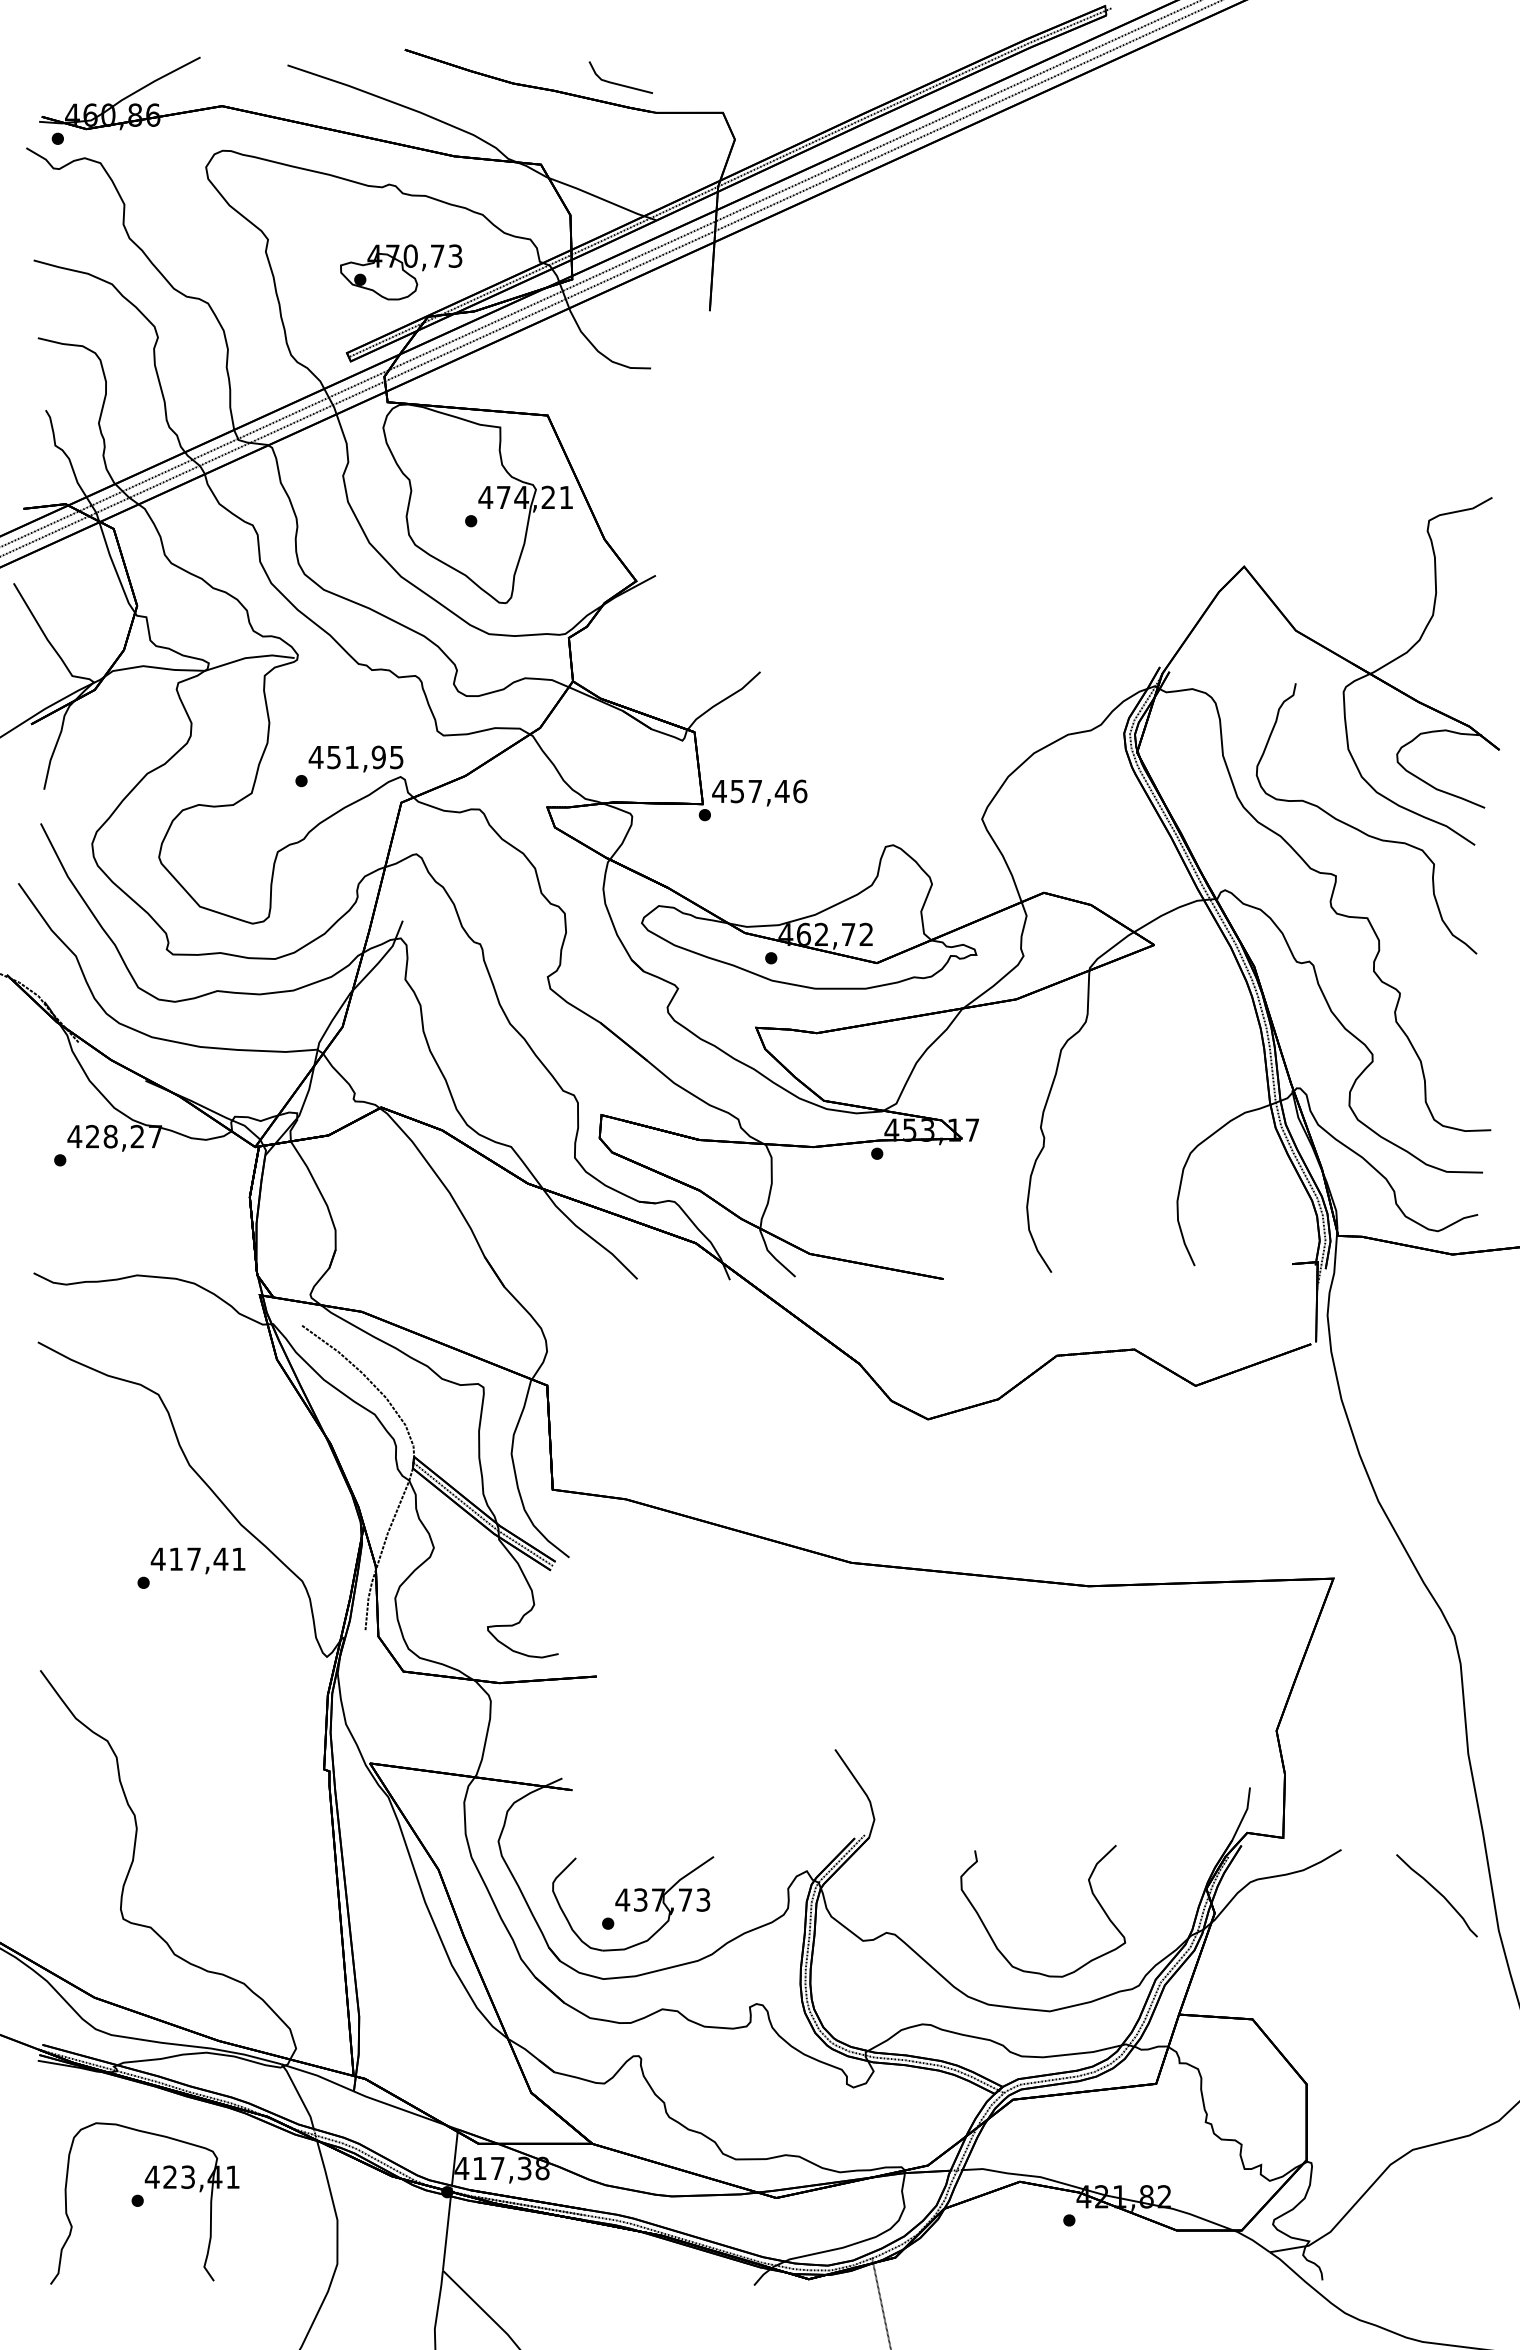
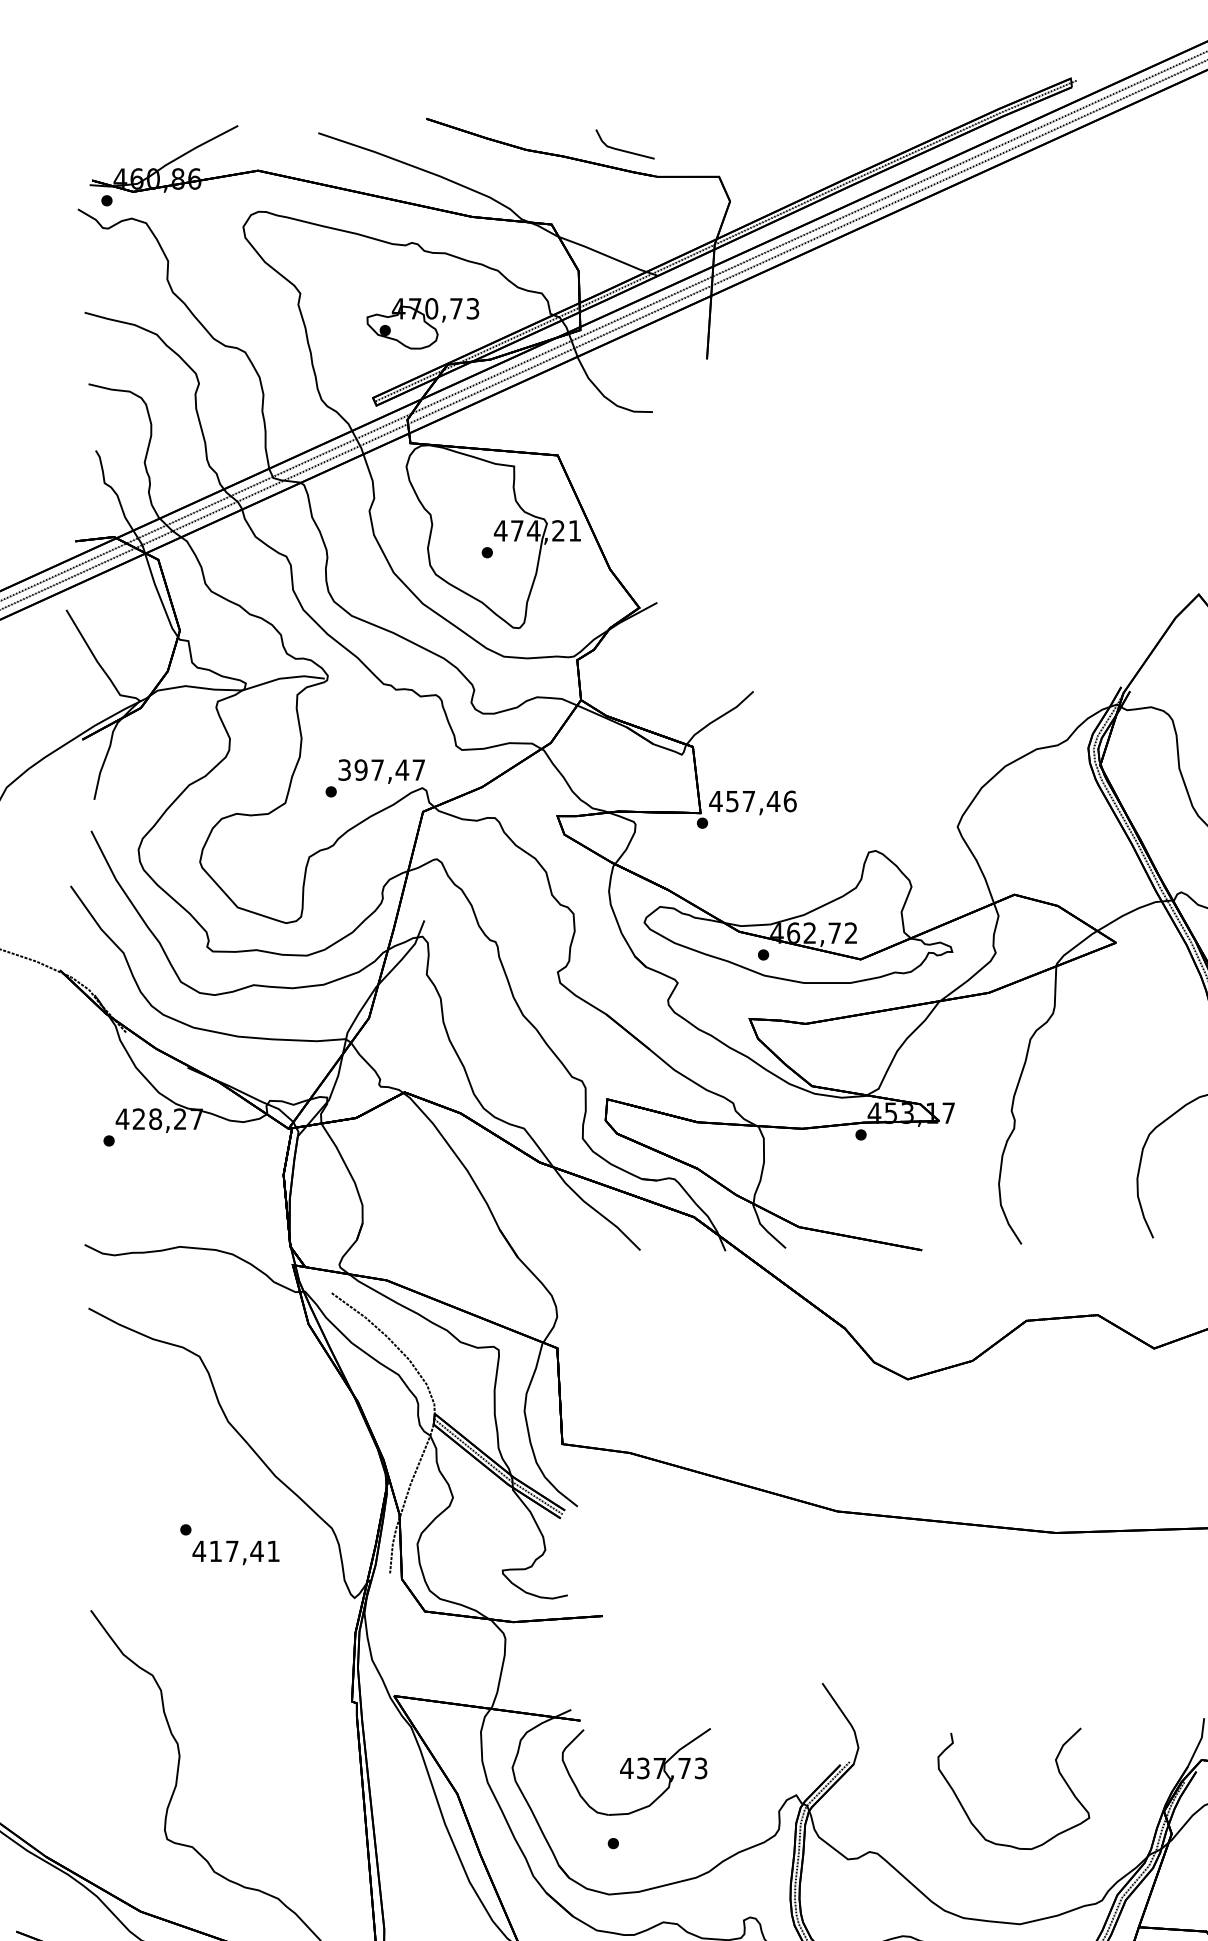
text: (355, 757) -> (380, 770), 451,95 -> 397,47
text: (197, 1560) -> (235, 1552), moved
part: (1091, 1893) -> (1058, 1772), moved
part: (633, 1903) -> (636, 1771), moved

